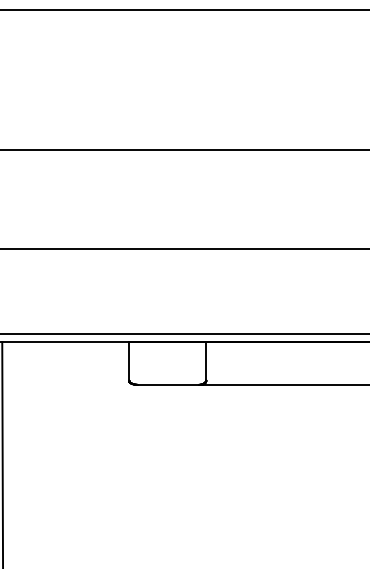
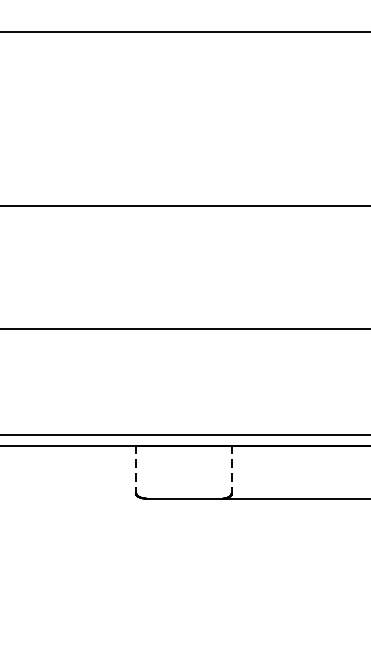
line: (129, 361) -> (136, 469), solid -> dashed
line: (206, 361) -> (232, 469), solid -> dashed

